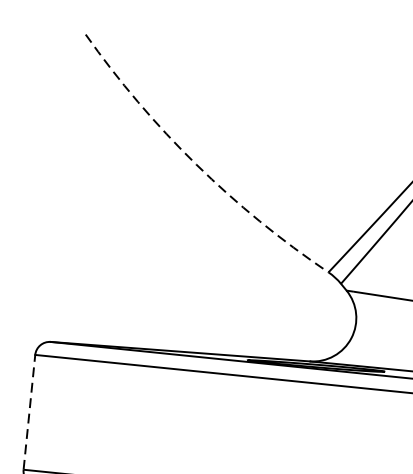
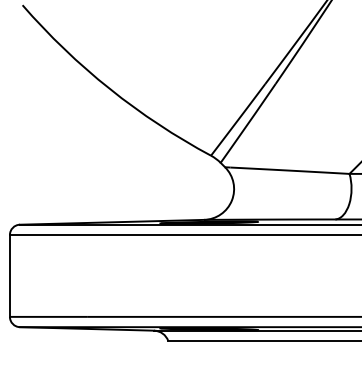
arc: (195, 165) -> (109, 89), dashed -> solid
line: (28, 411) -> (9, 275), dashed -> solid

